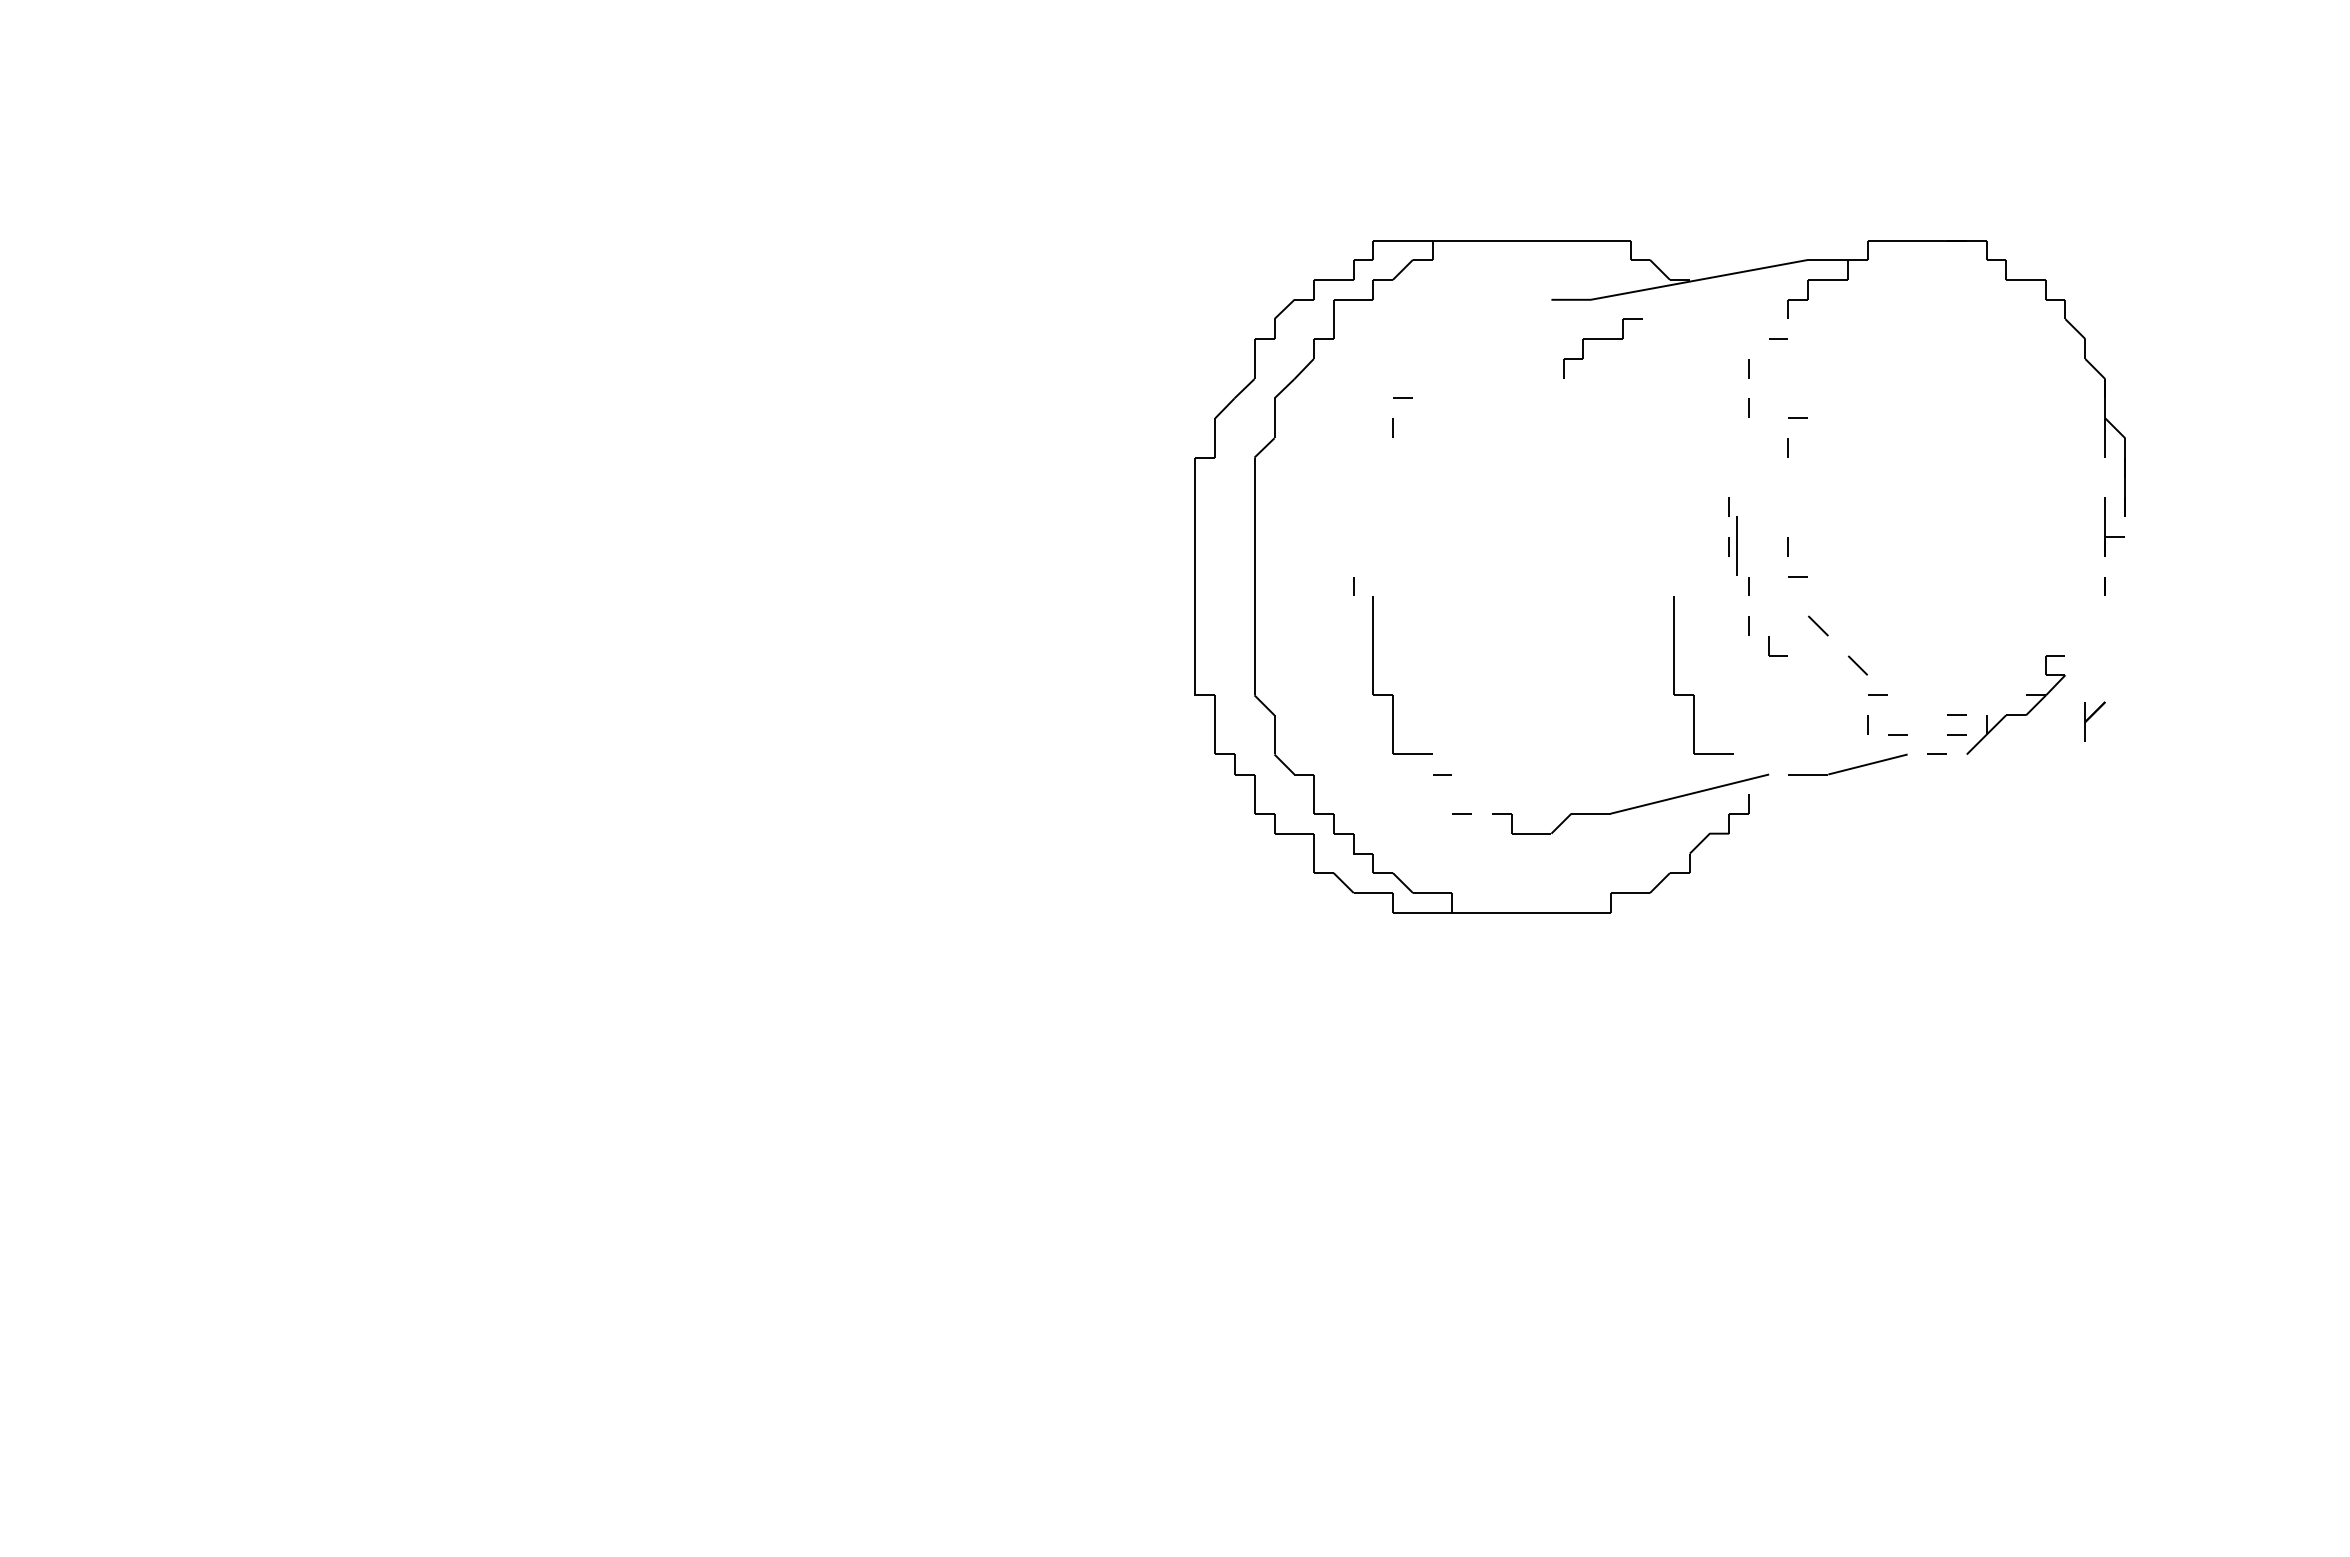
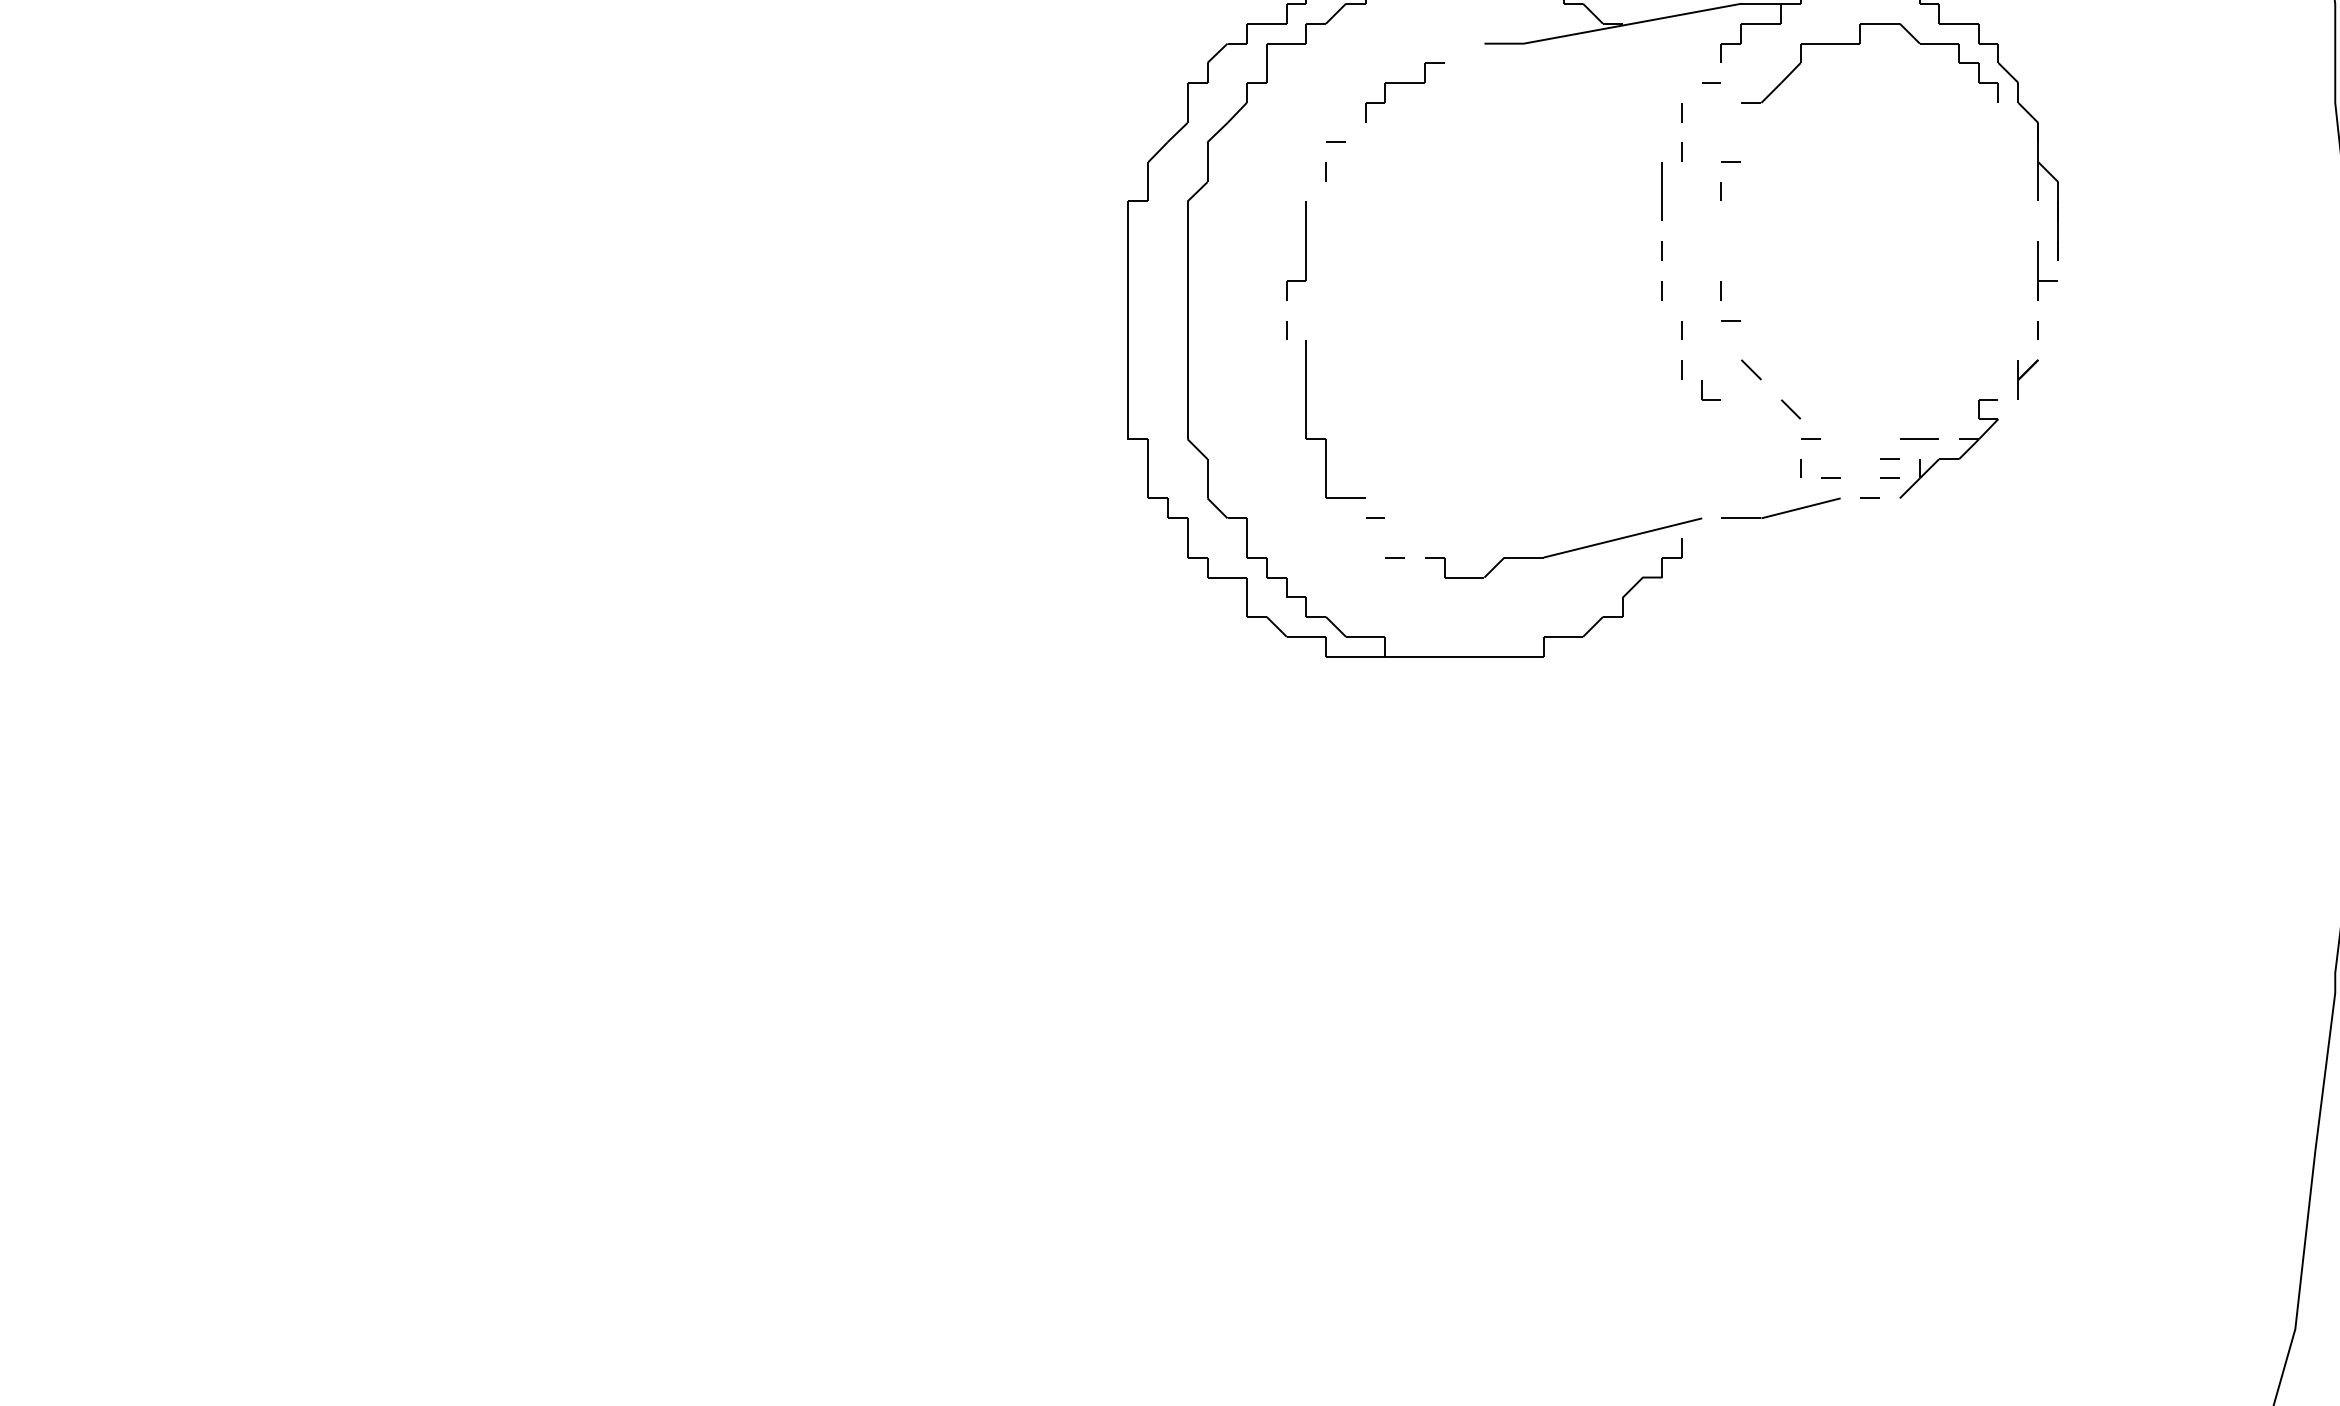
part: (1926, 300) -> (1859, 44), added
part: (1602, 339) -> (1404, 83), moved
part: (1372, 507) -> (1305, 251), added
line: (1736, 545) -> (1661, 191), moved
part: (1693, 694) -> (1626, 438), removed
line: (1986, 694) -> (1919, 438), added
part: (2094, 721) -> (2027, 379), moved

